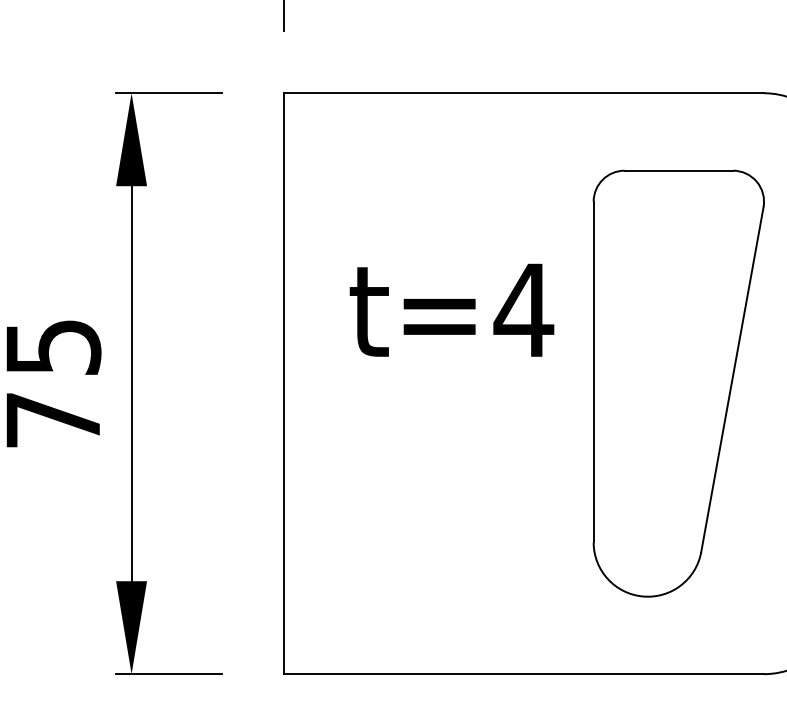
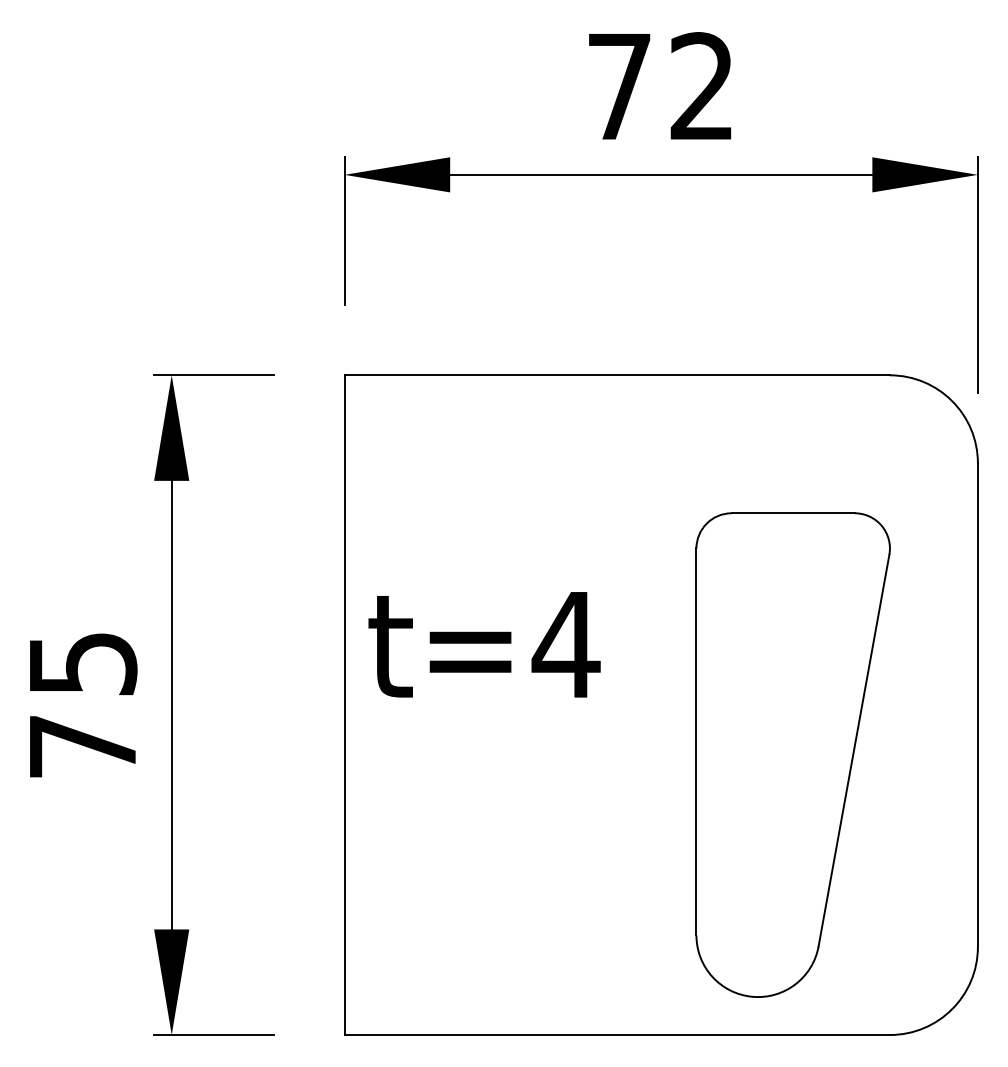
text: (451, 310) -> (484, 644), moved
part: (678, 383) -> (792, 754), moved

